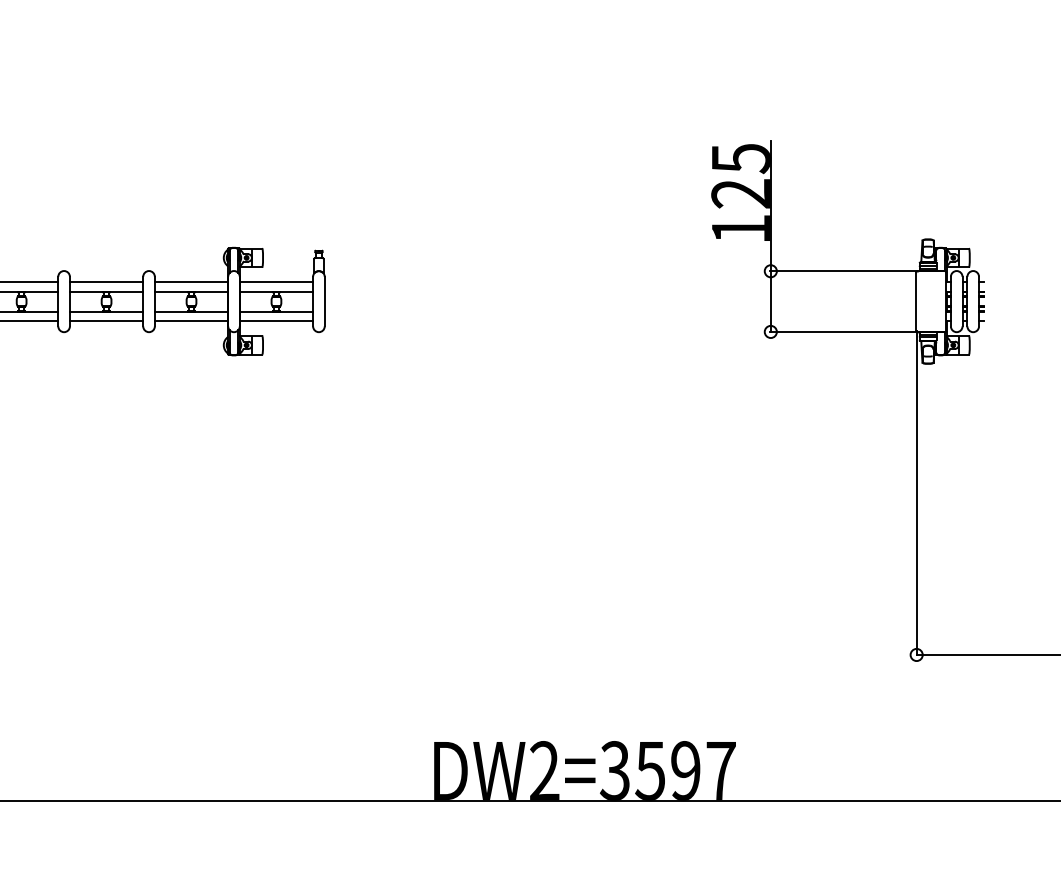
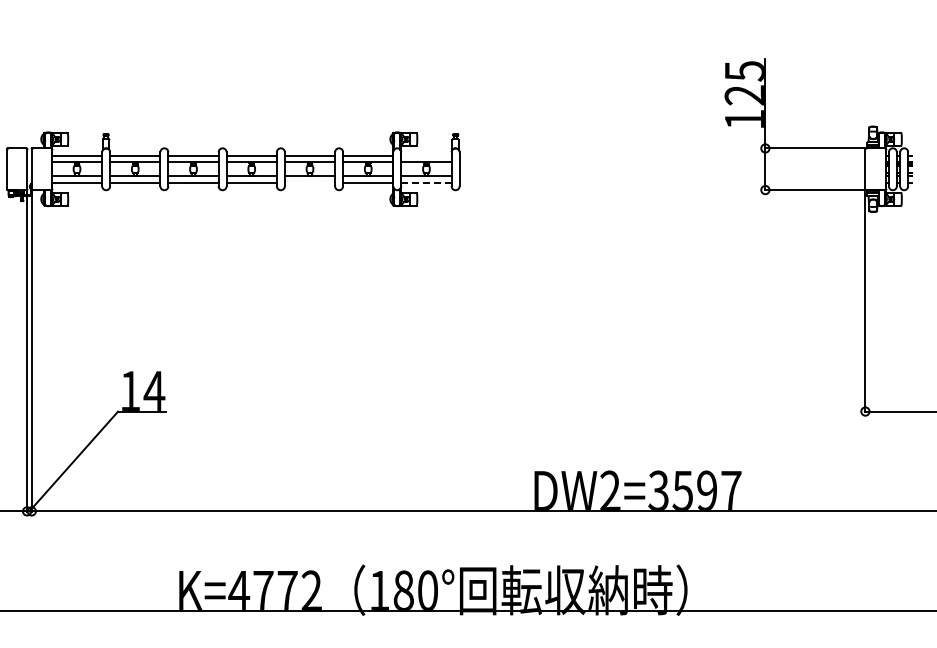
line: (276, 281) -> (426, 155), removed
line: (105, 320) -> (309, 182), removed
line: (276, 320) -> (426, 182), solid -> dashed

